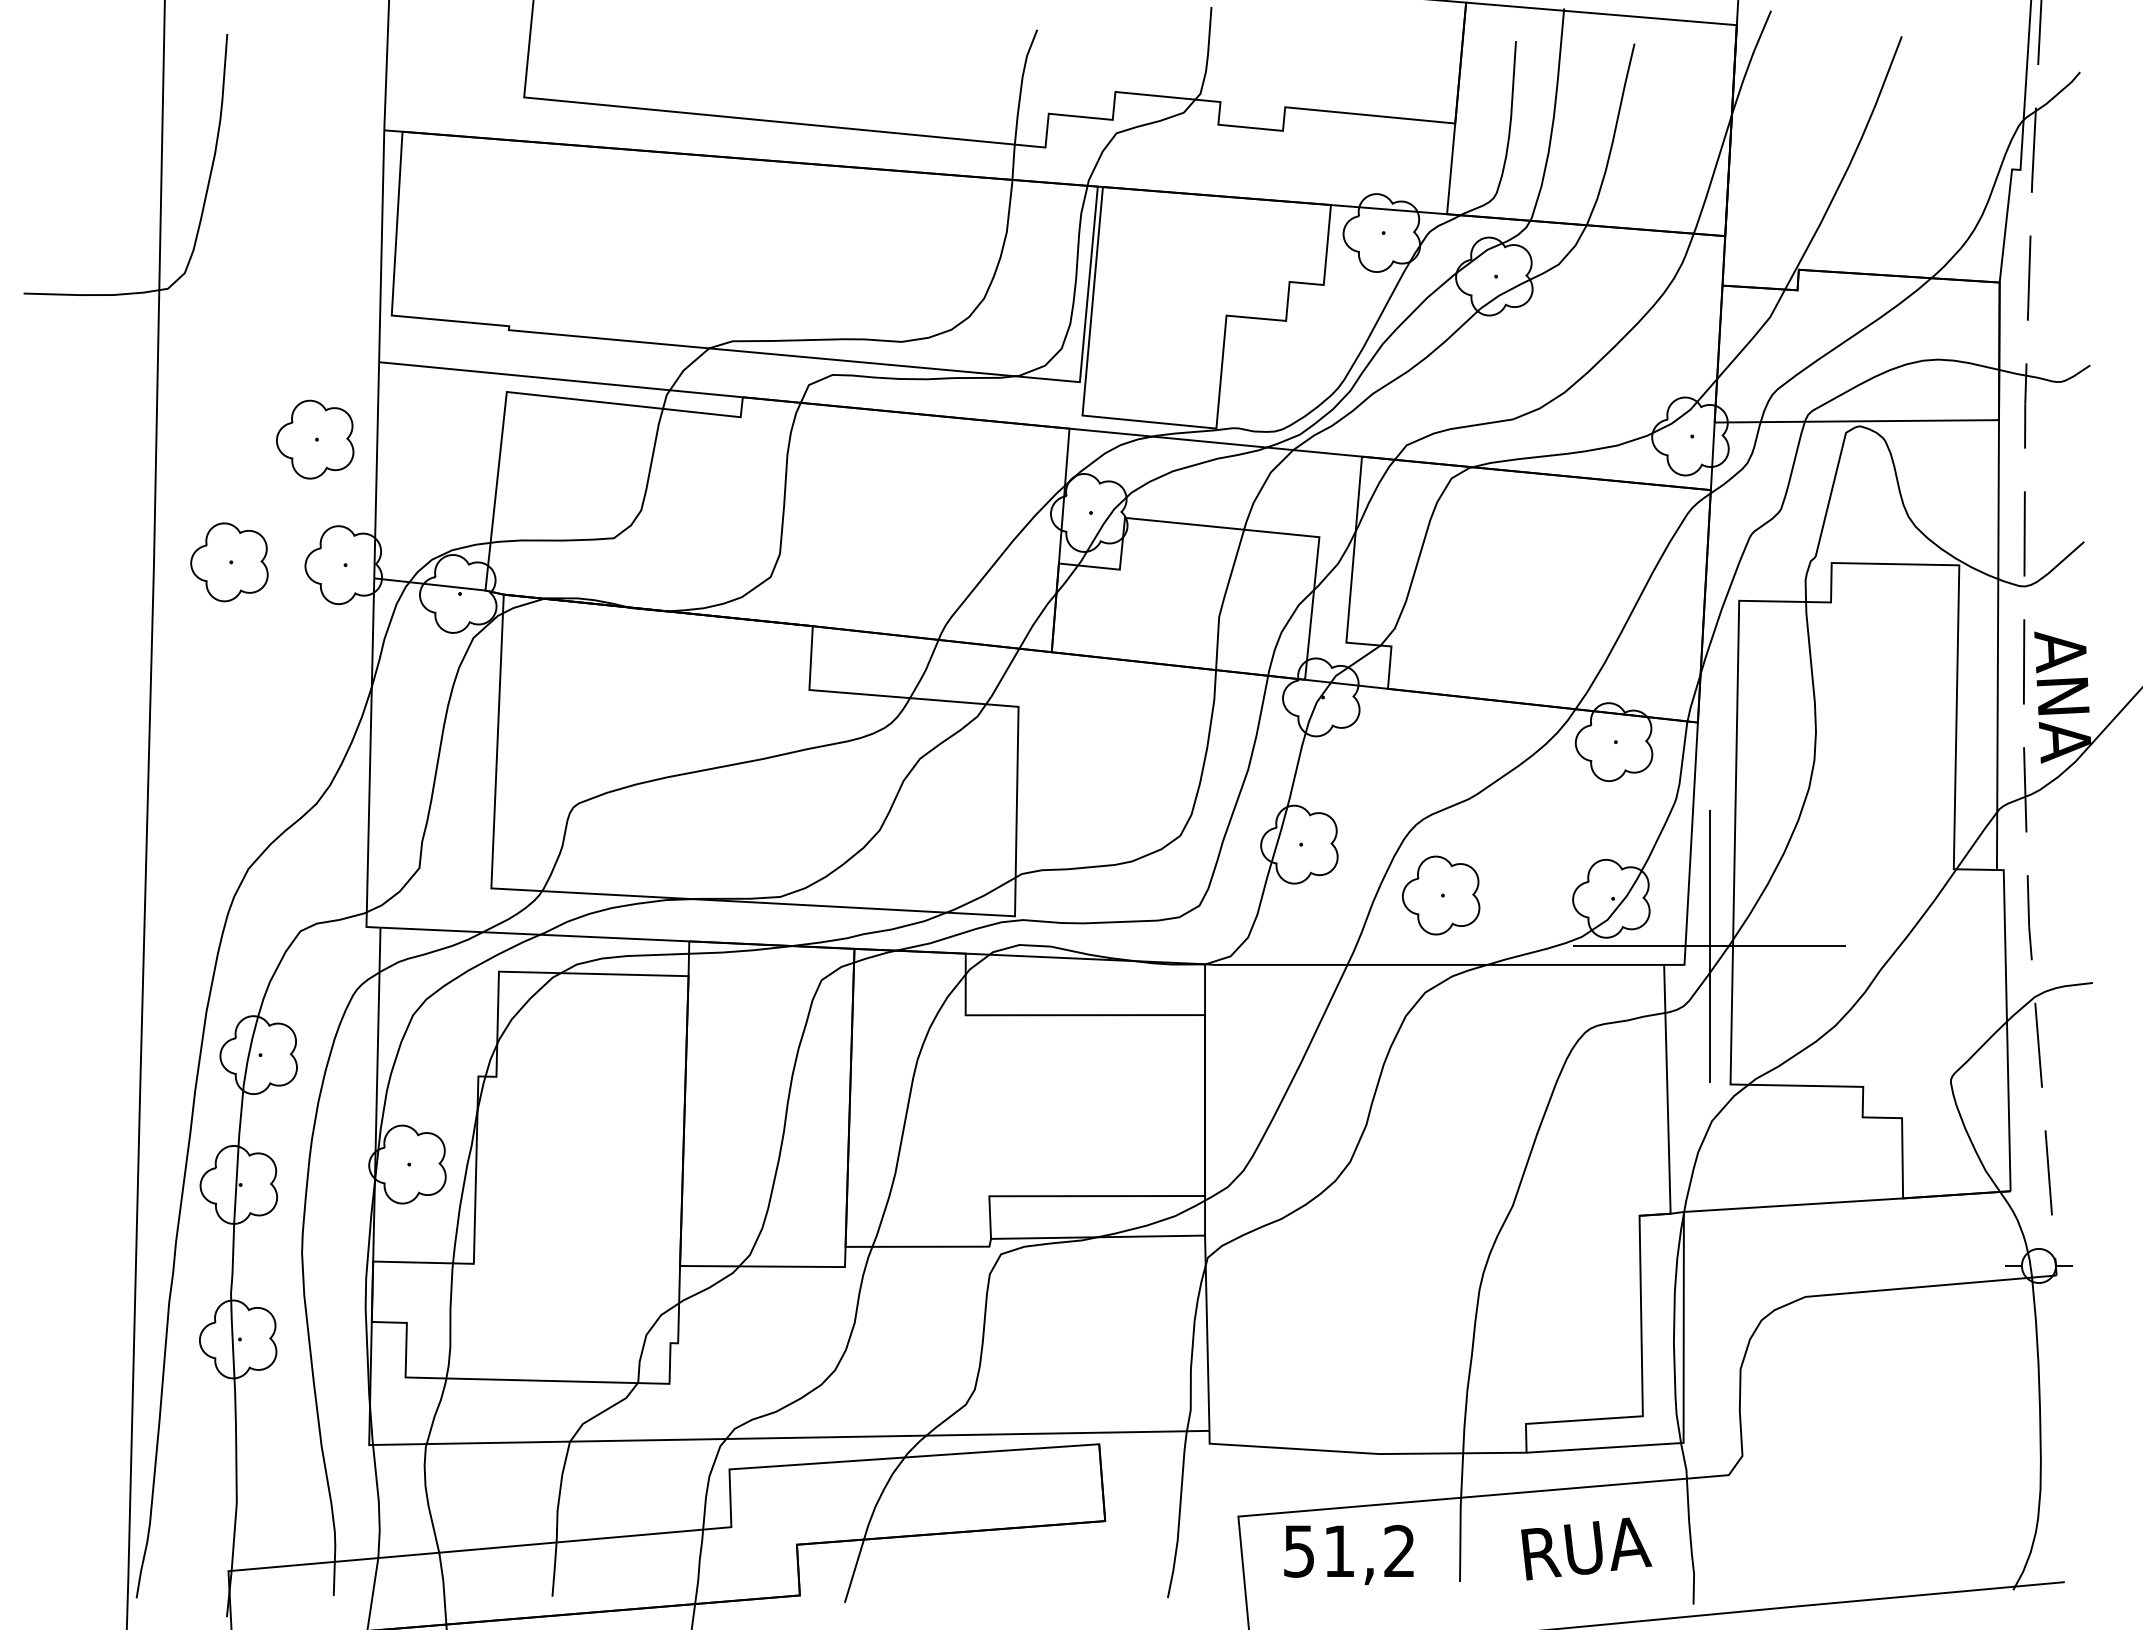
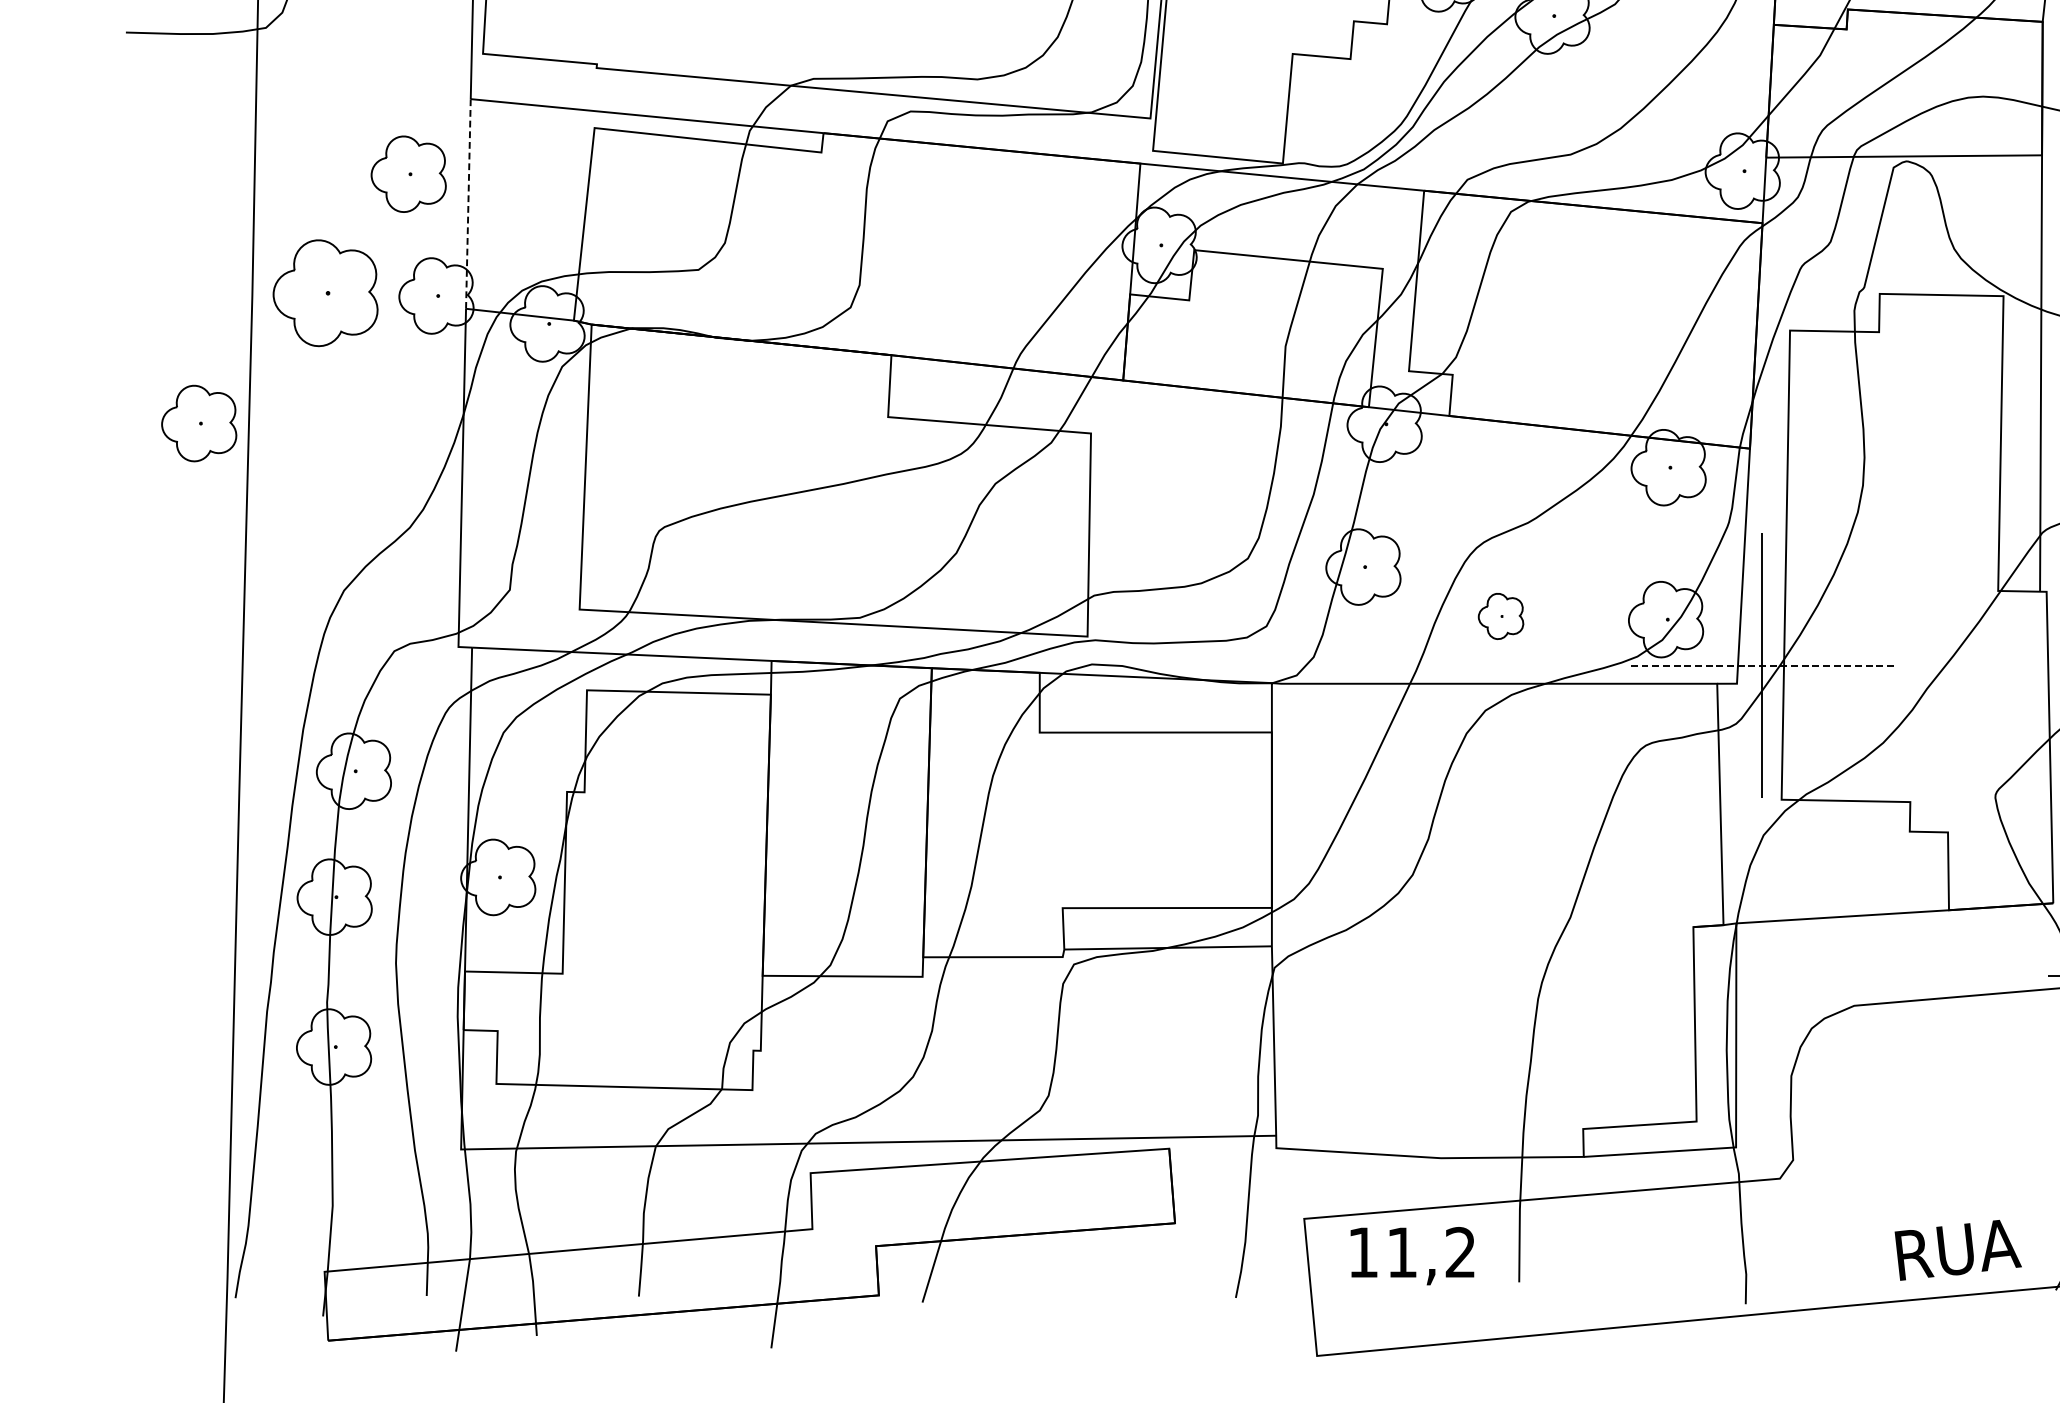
line: (376, 469) -> (468, 203), solid -> dashed
part: (229, 562) -> (325, 293), size x1.4
part: (99, 696) -> (199, 423), added
part: (1441, 895) -> (1501, 616), size x0.6
line: (1709, 946) -> (1761, 665), solid -> dashed
text: (1586, 1548) -> (1958, 1249), moved
text: (1298, 1551) -> (1362, 1252), 51,2 -> 11,2

